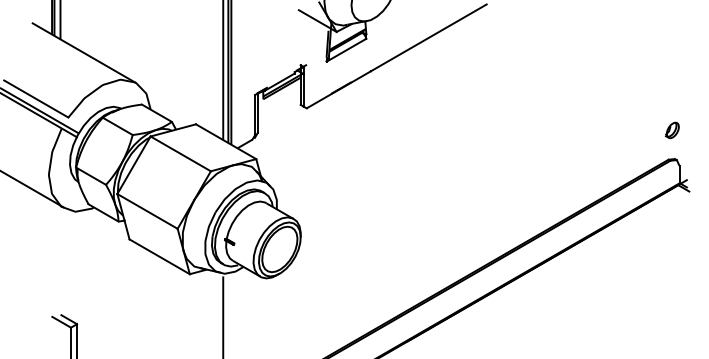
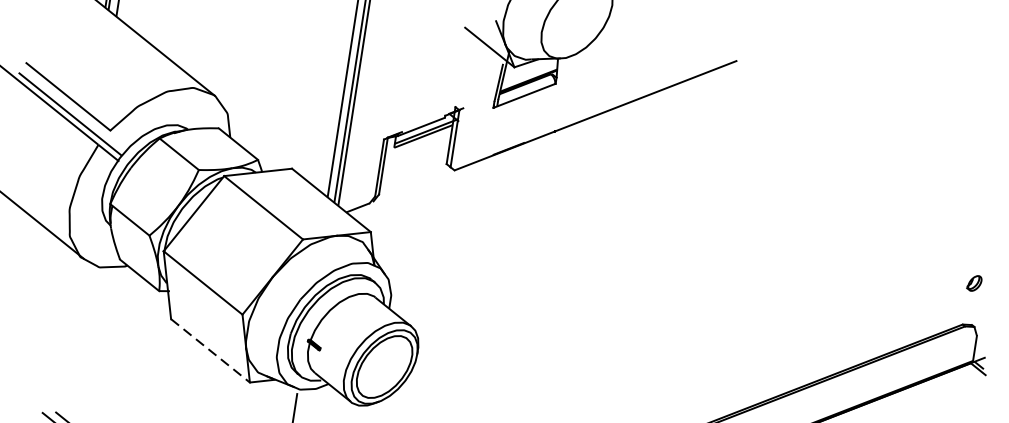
part: (671, 130) -> (973, 283), size x0.7
line: (159, 256) -> (210, 350), solid -> dashed

